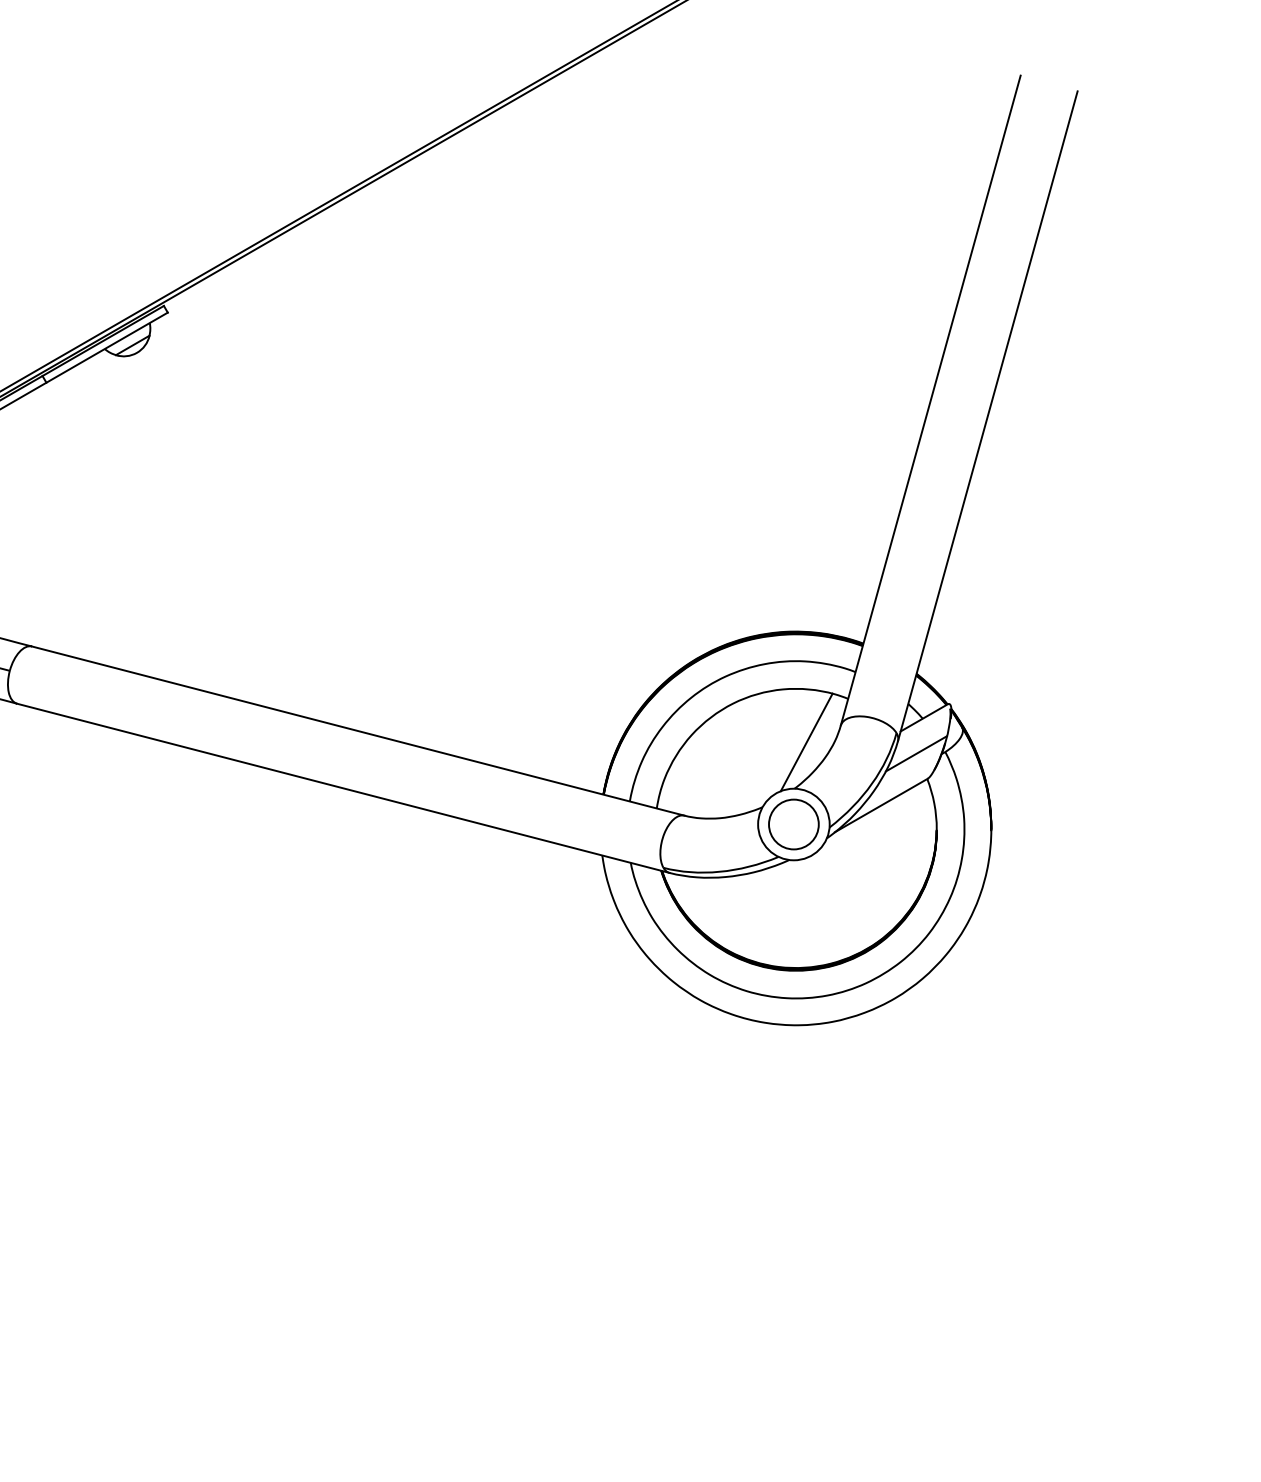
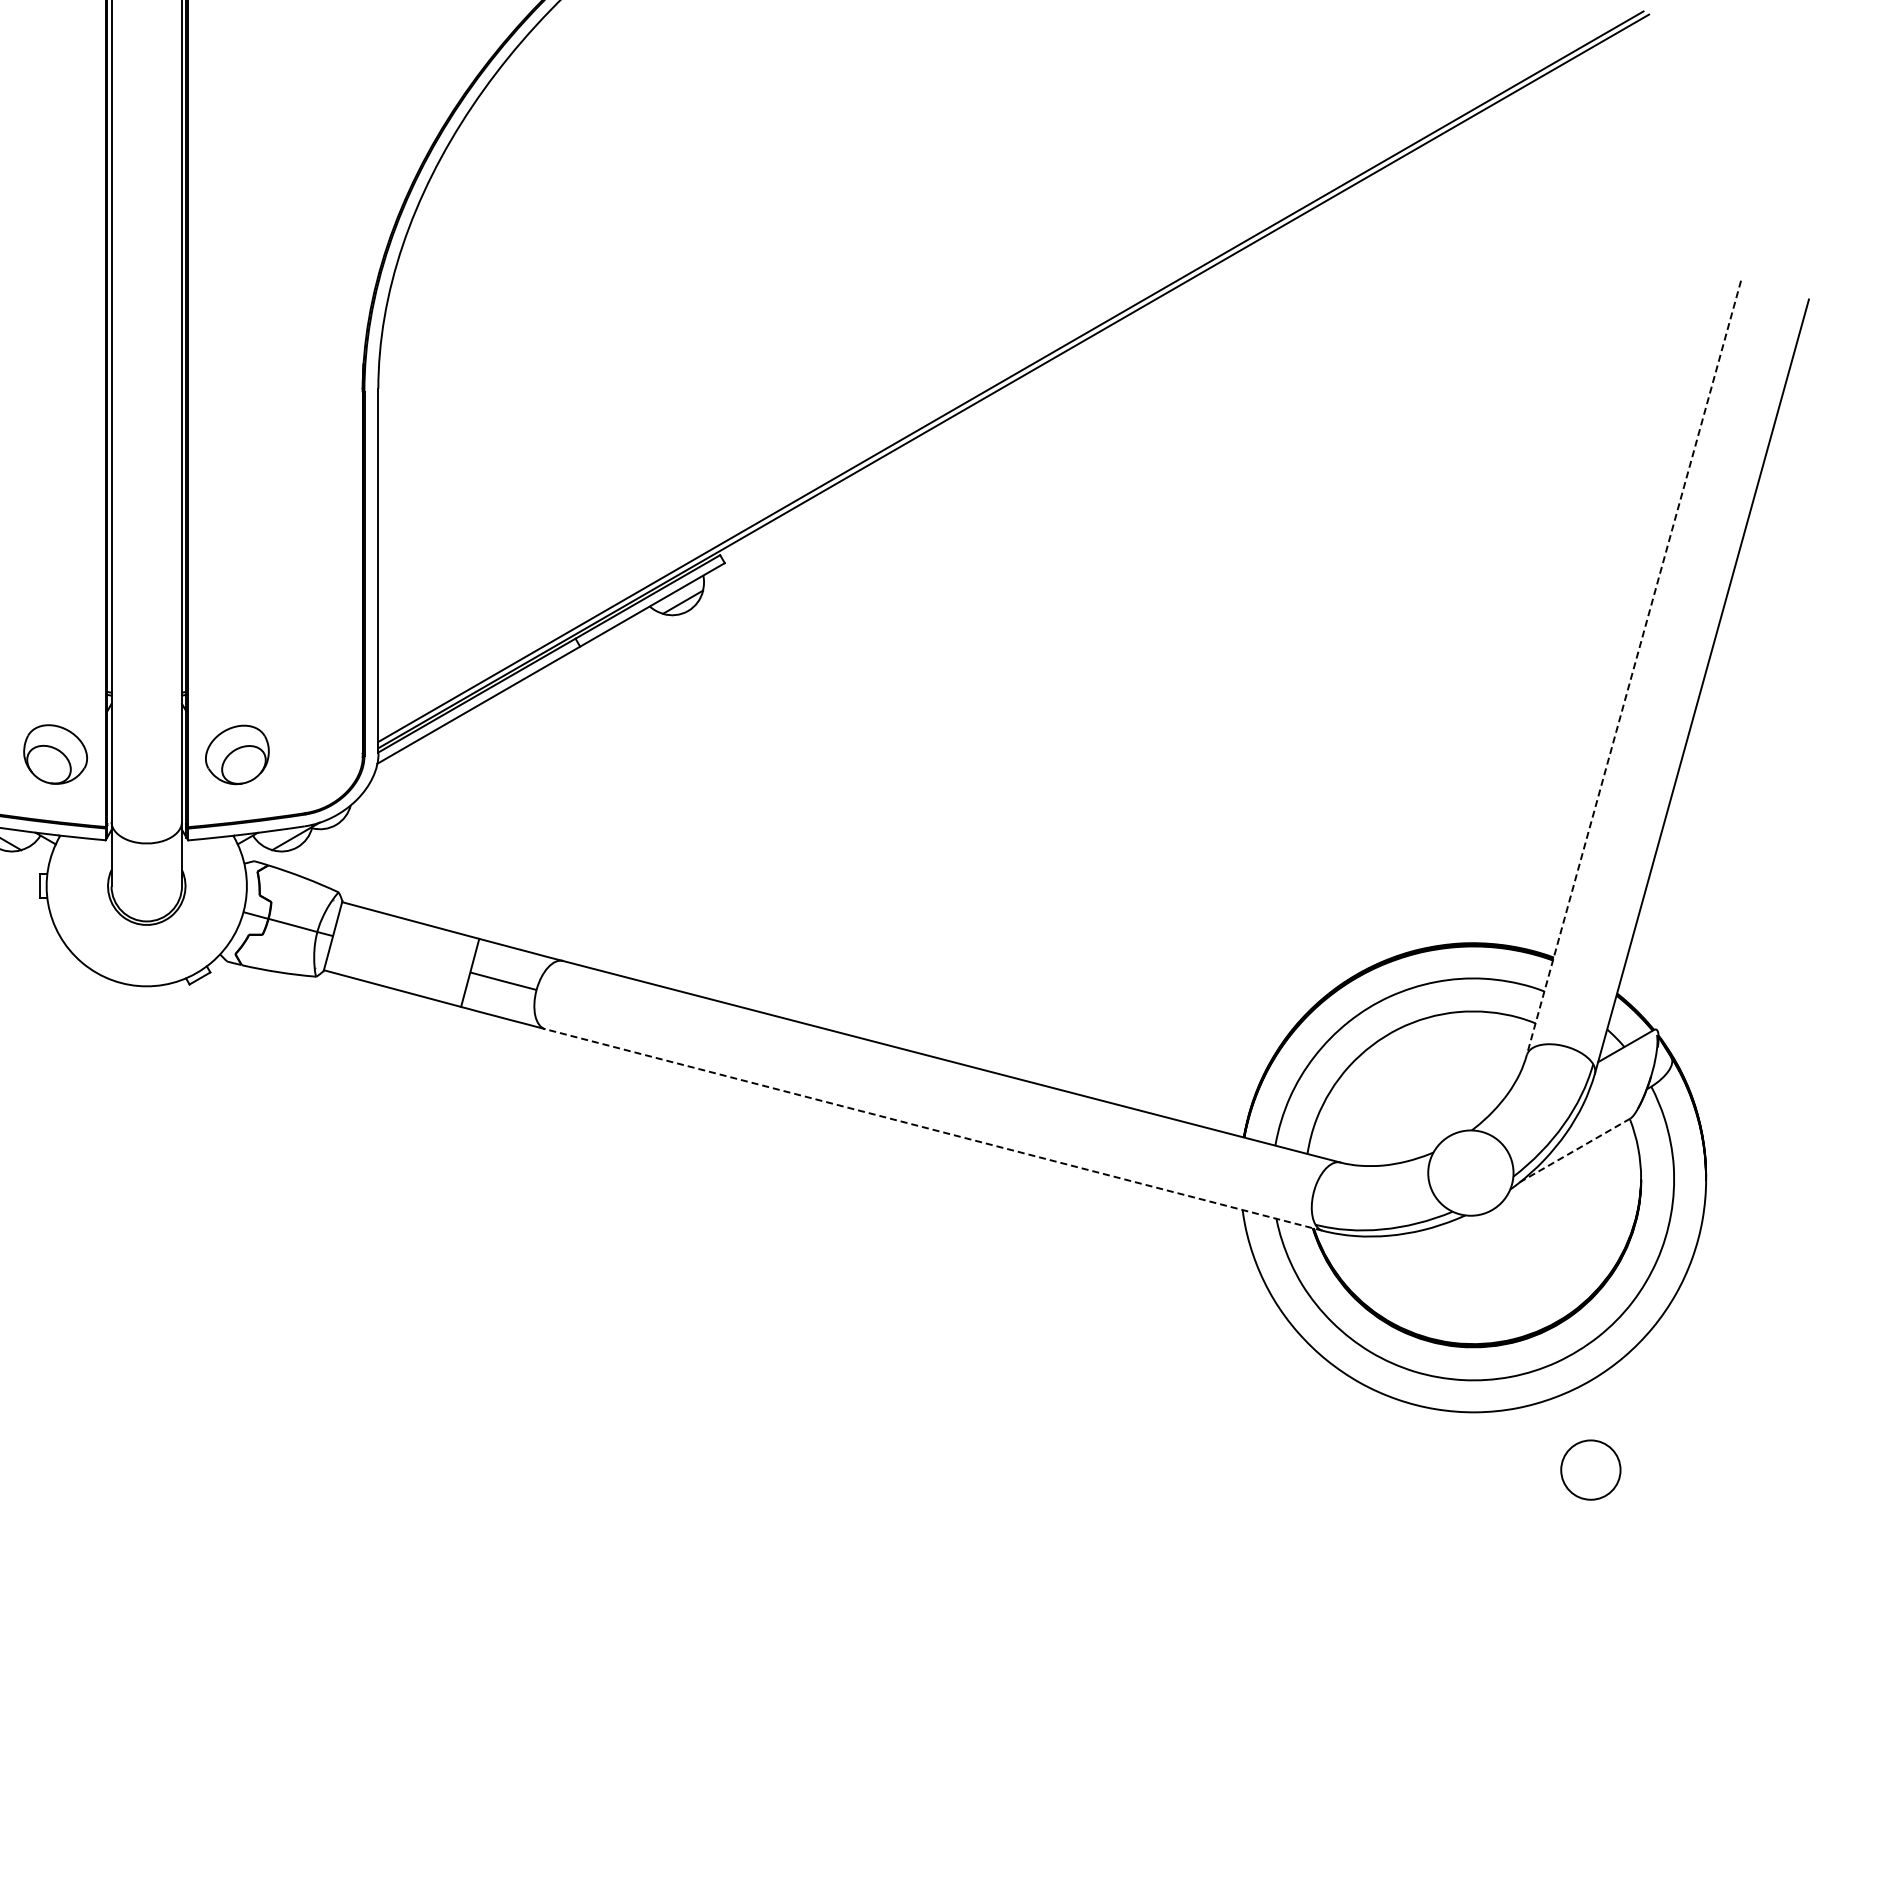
line: (930, 400) -> (1633, 667), solid -> dashed
line: (807, 742) -> (1486, 1075), removed
line: (916, 753) -> (1616, 1088), removed
line: (343, 787) -> (934, 1129), solid -> dashed
line: (881, 805) -> (1575, 1150), solid -> dashed
circle: (793, 824) -> (1590, 1469), moved

